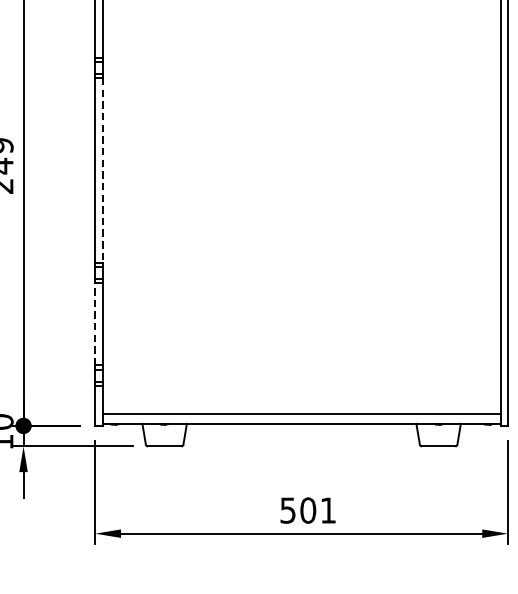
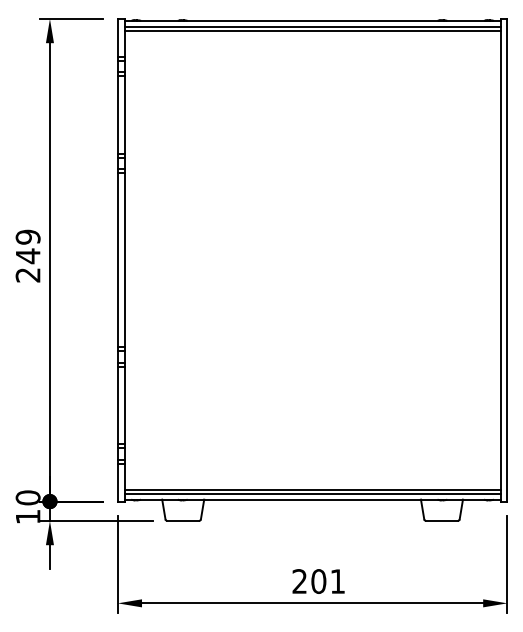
line: (102, 170) -> (124, 260), dashed -> solid
line: (95, 324) -> (117, 405), dashed -> solid
line: (301, 417) -> (312, 493), added
text: (287, 510) -> (299, 581), 501 -> 201

